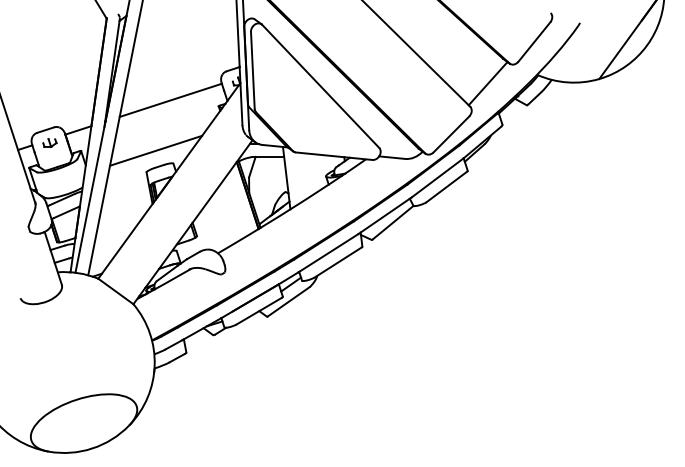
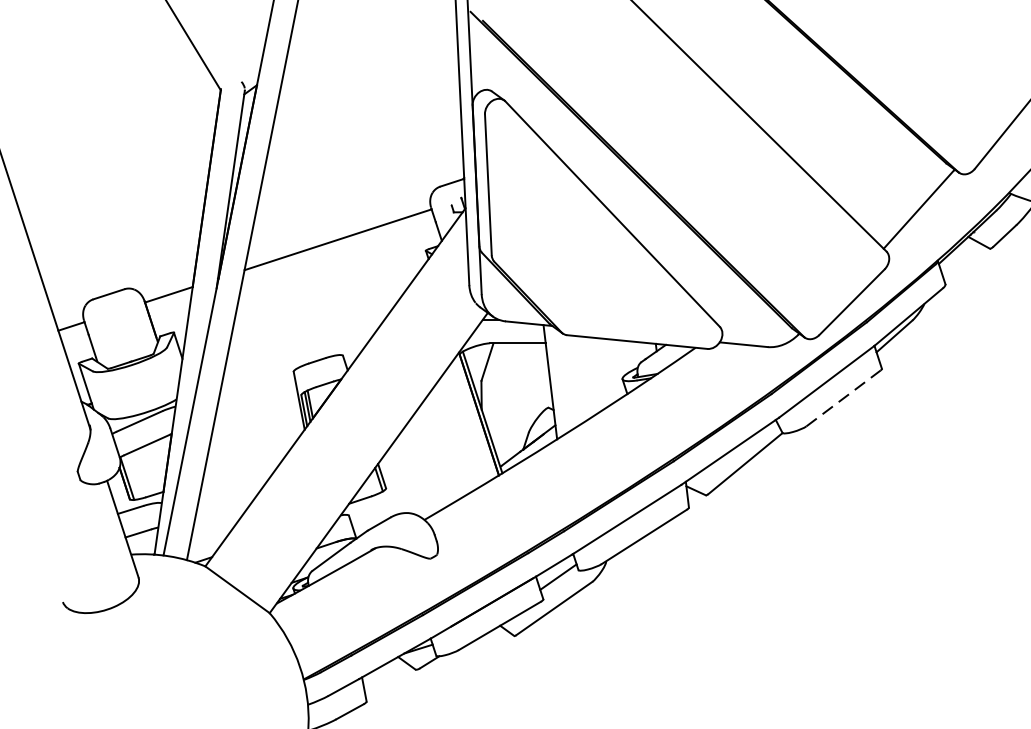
part: (49, 143) -> (115, 318), removed
line: (156, 150) -> (311, 331), removed
line: (447, 186) -> (844, 397), solid -> dashed

